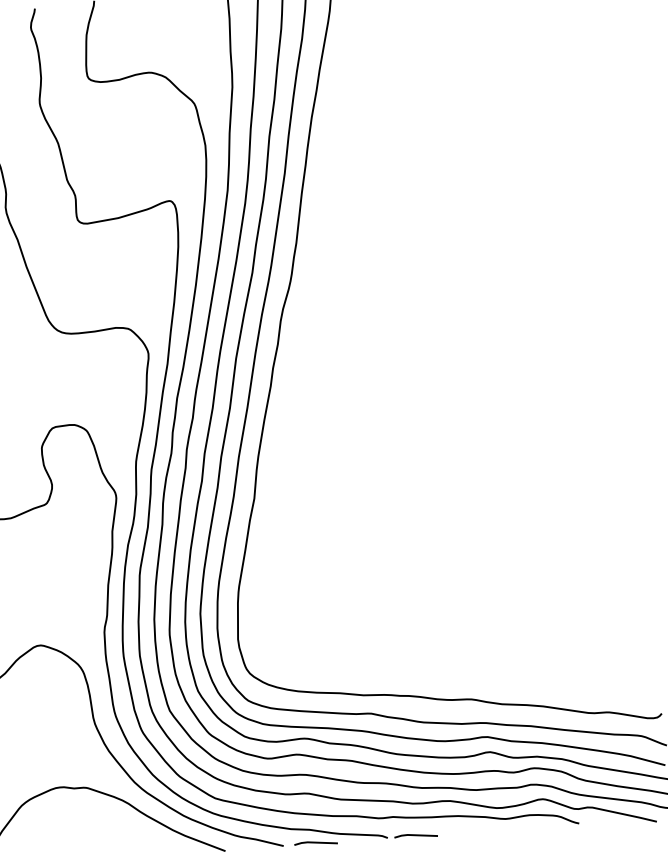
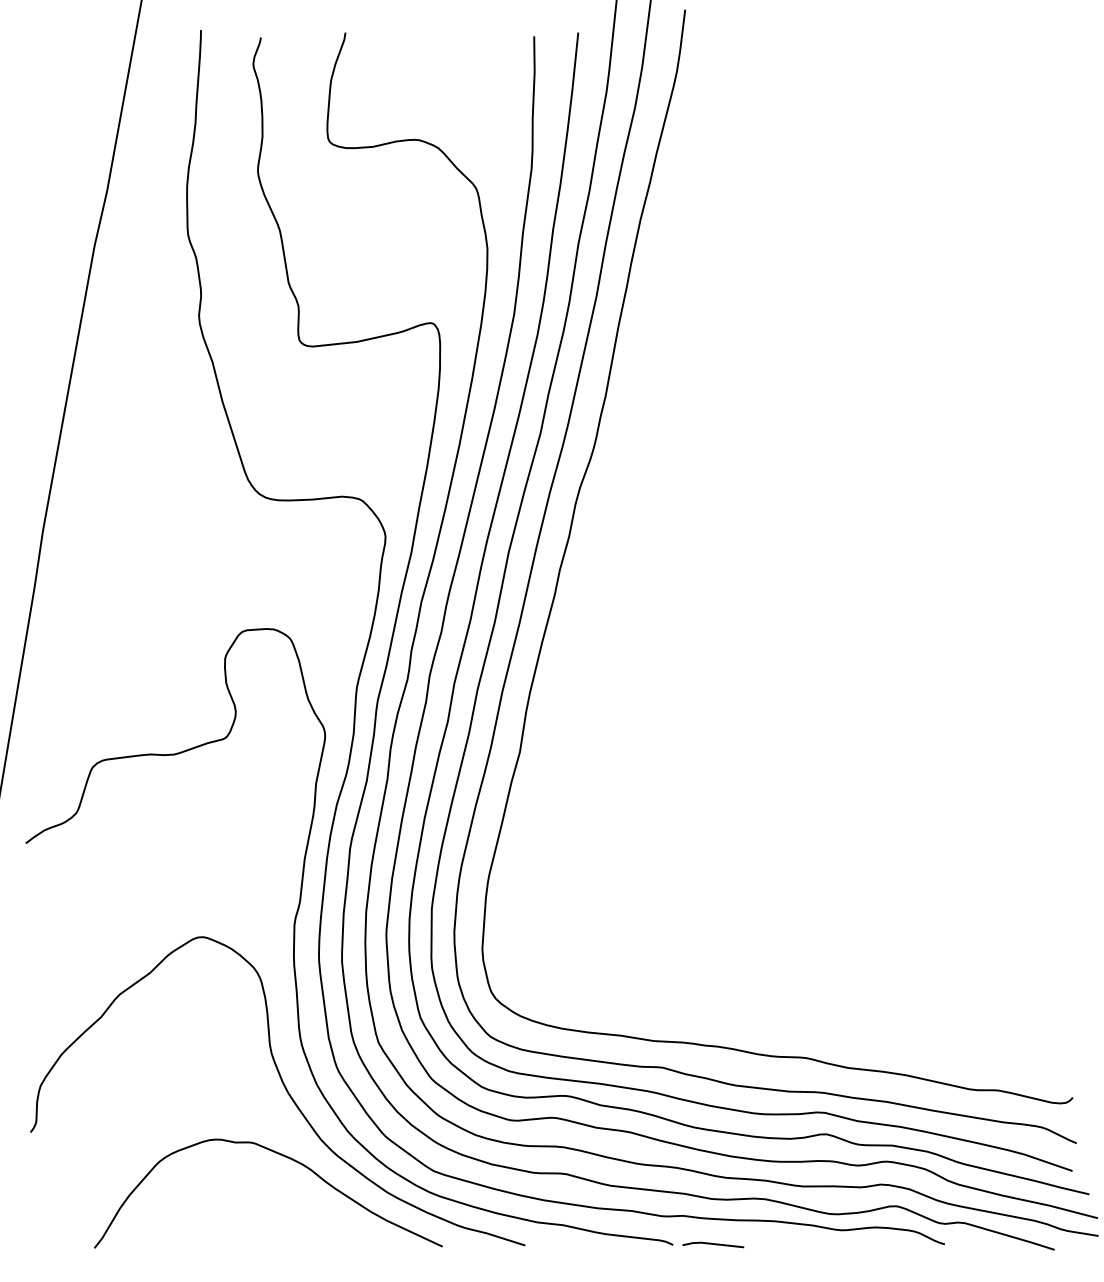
line: (316, 842) -> (571, 1244), removed

